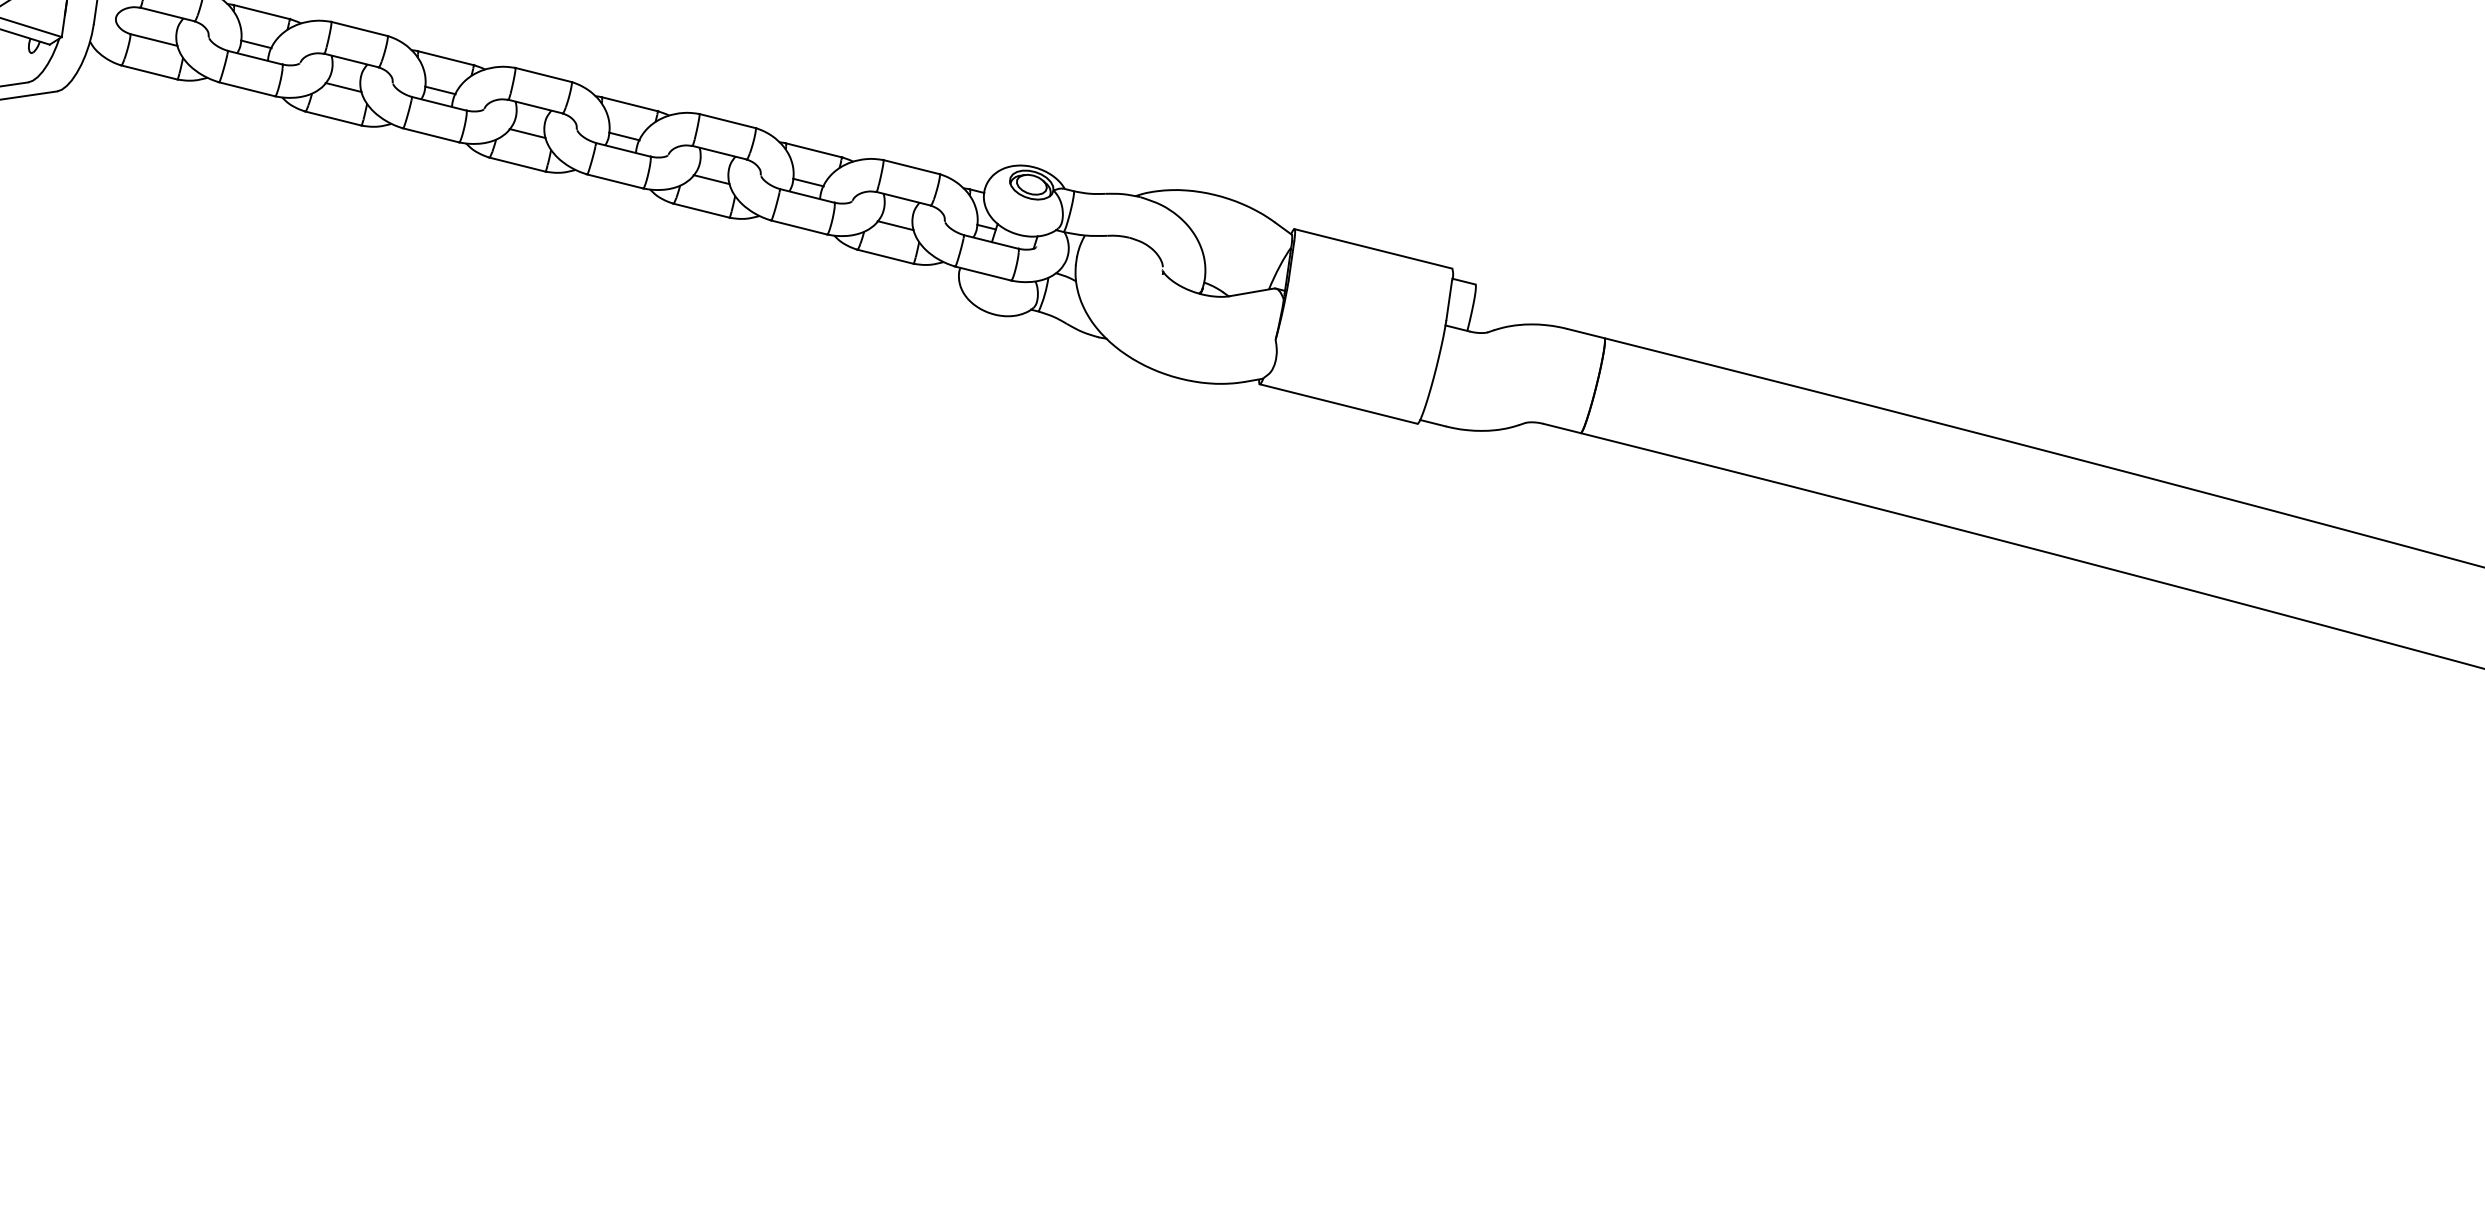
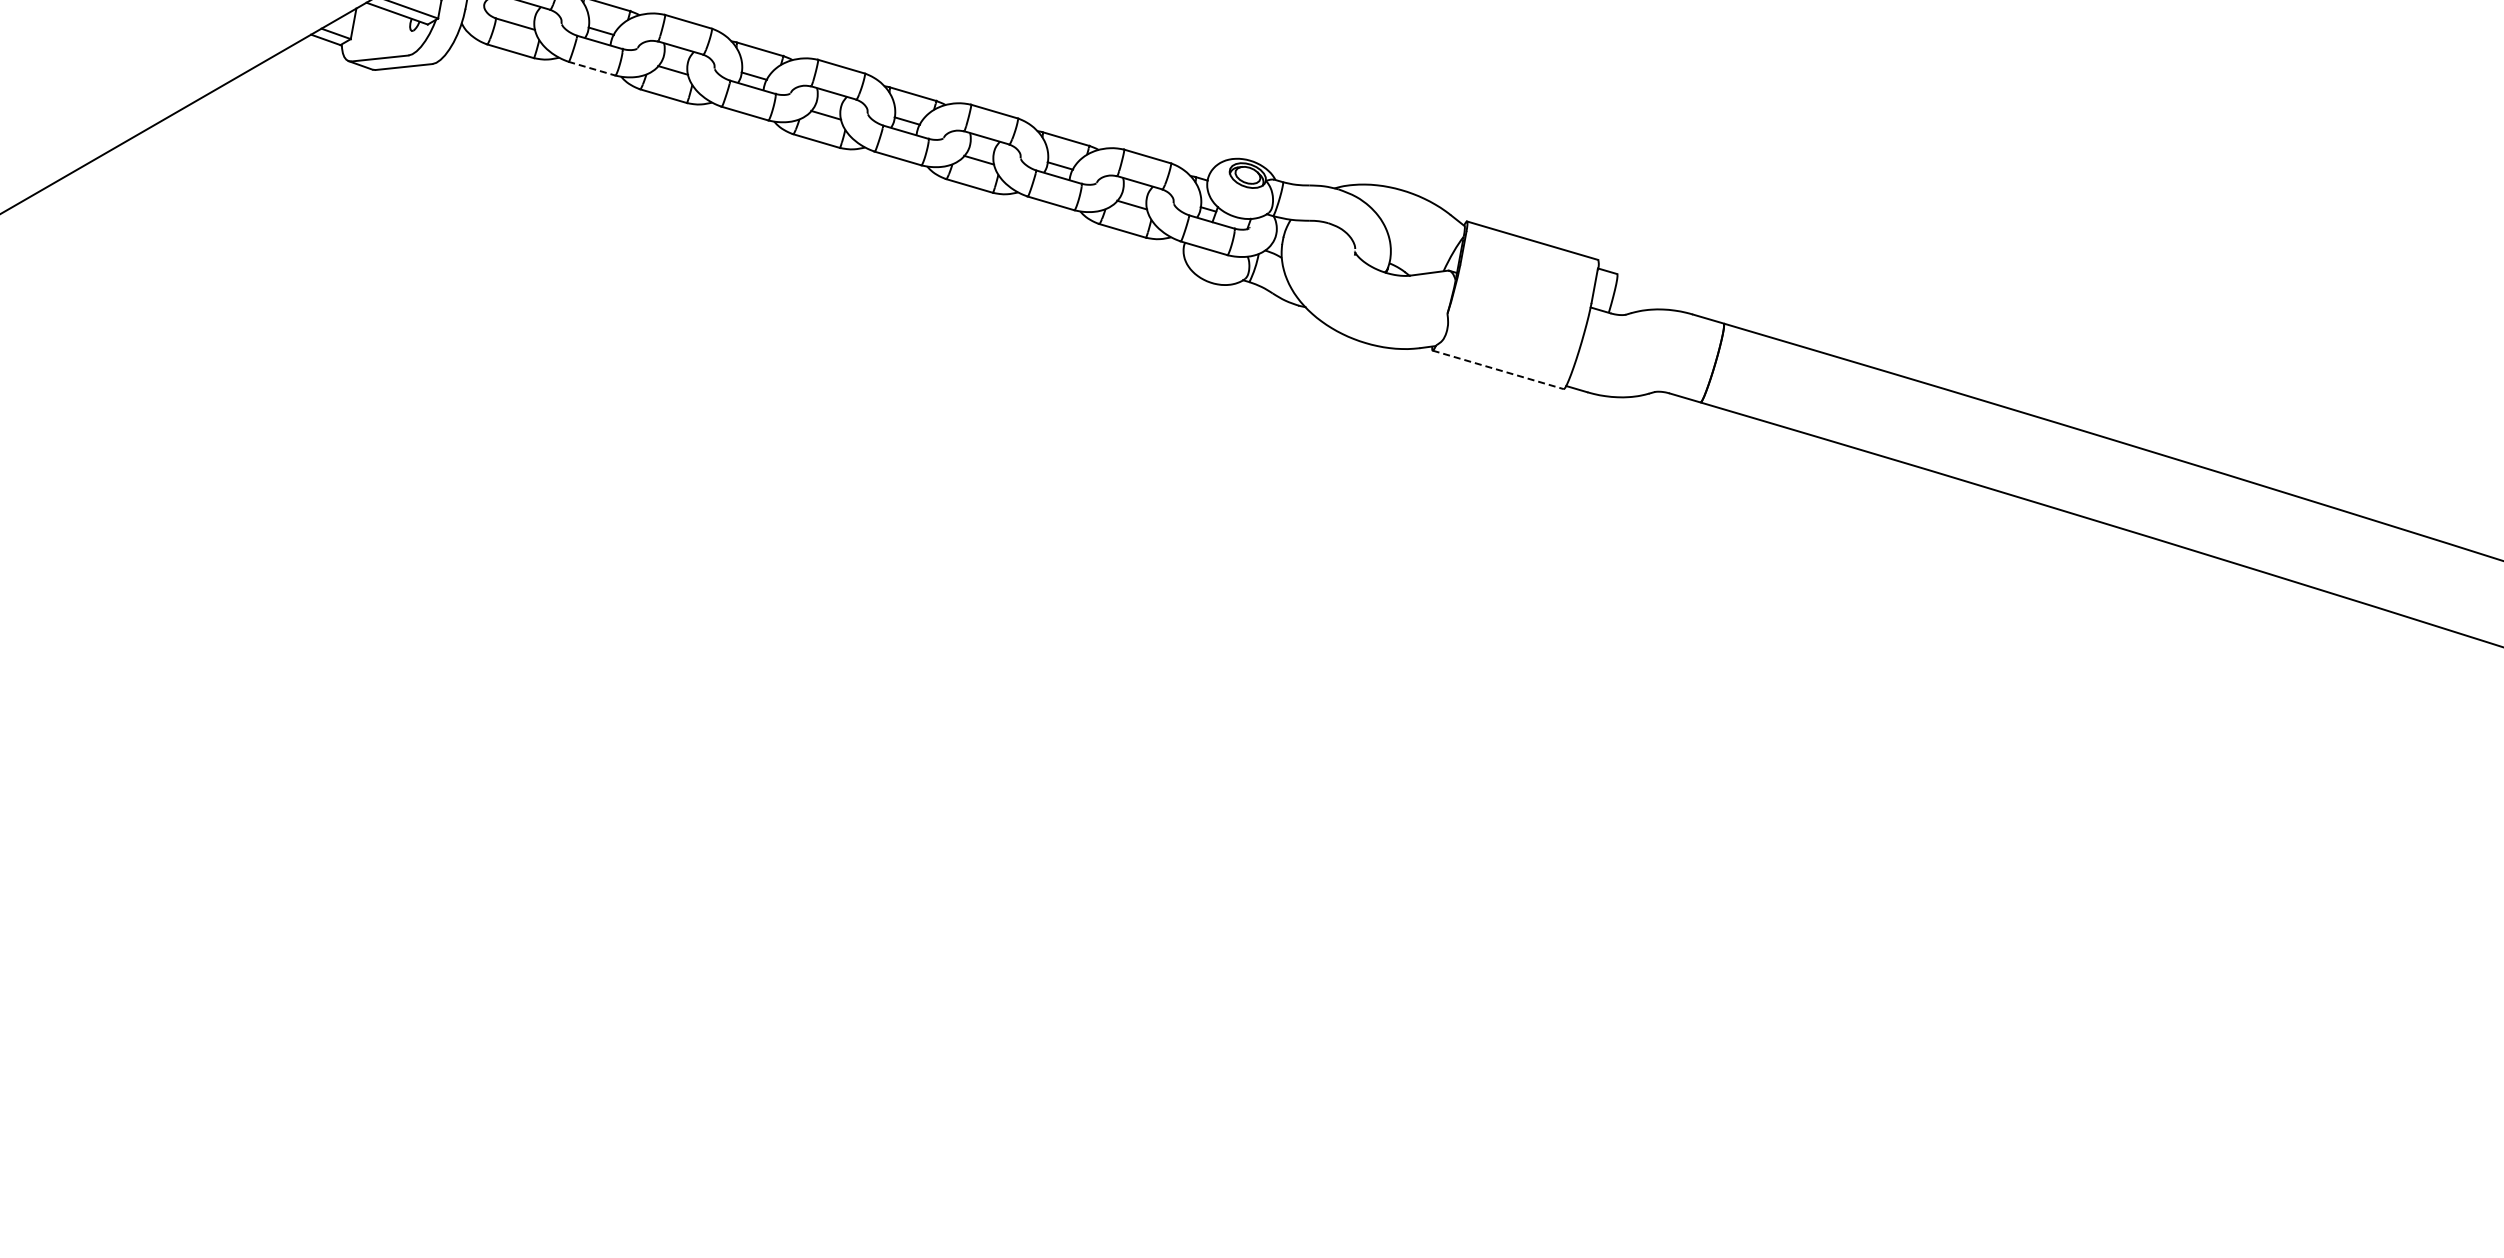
line: (246, 89) -> (591, 68), solid -> dashed
line: (1338, 404) -> (1498, 370), solid -> dashed

